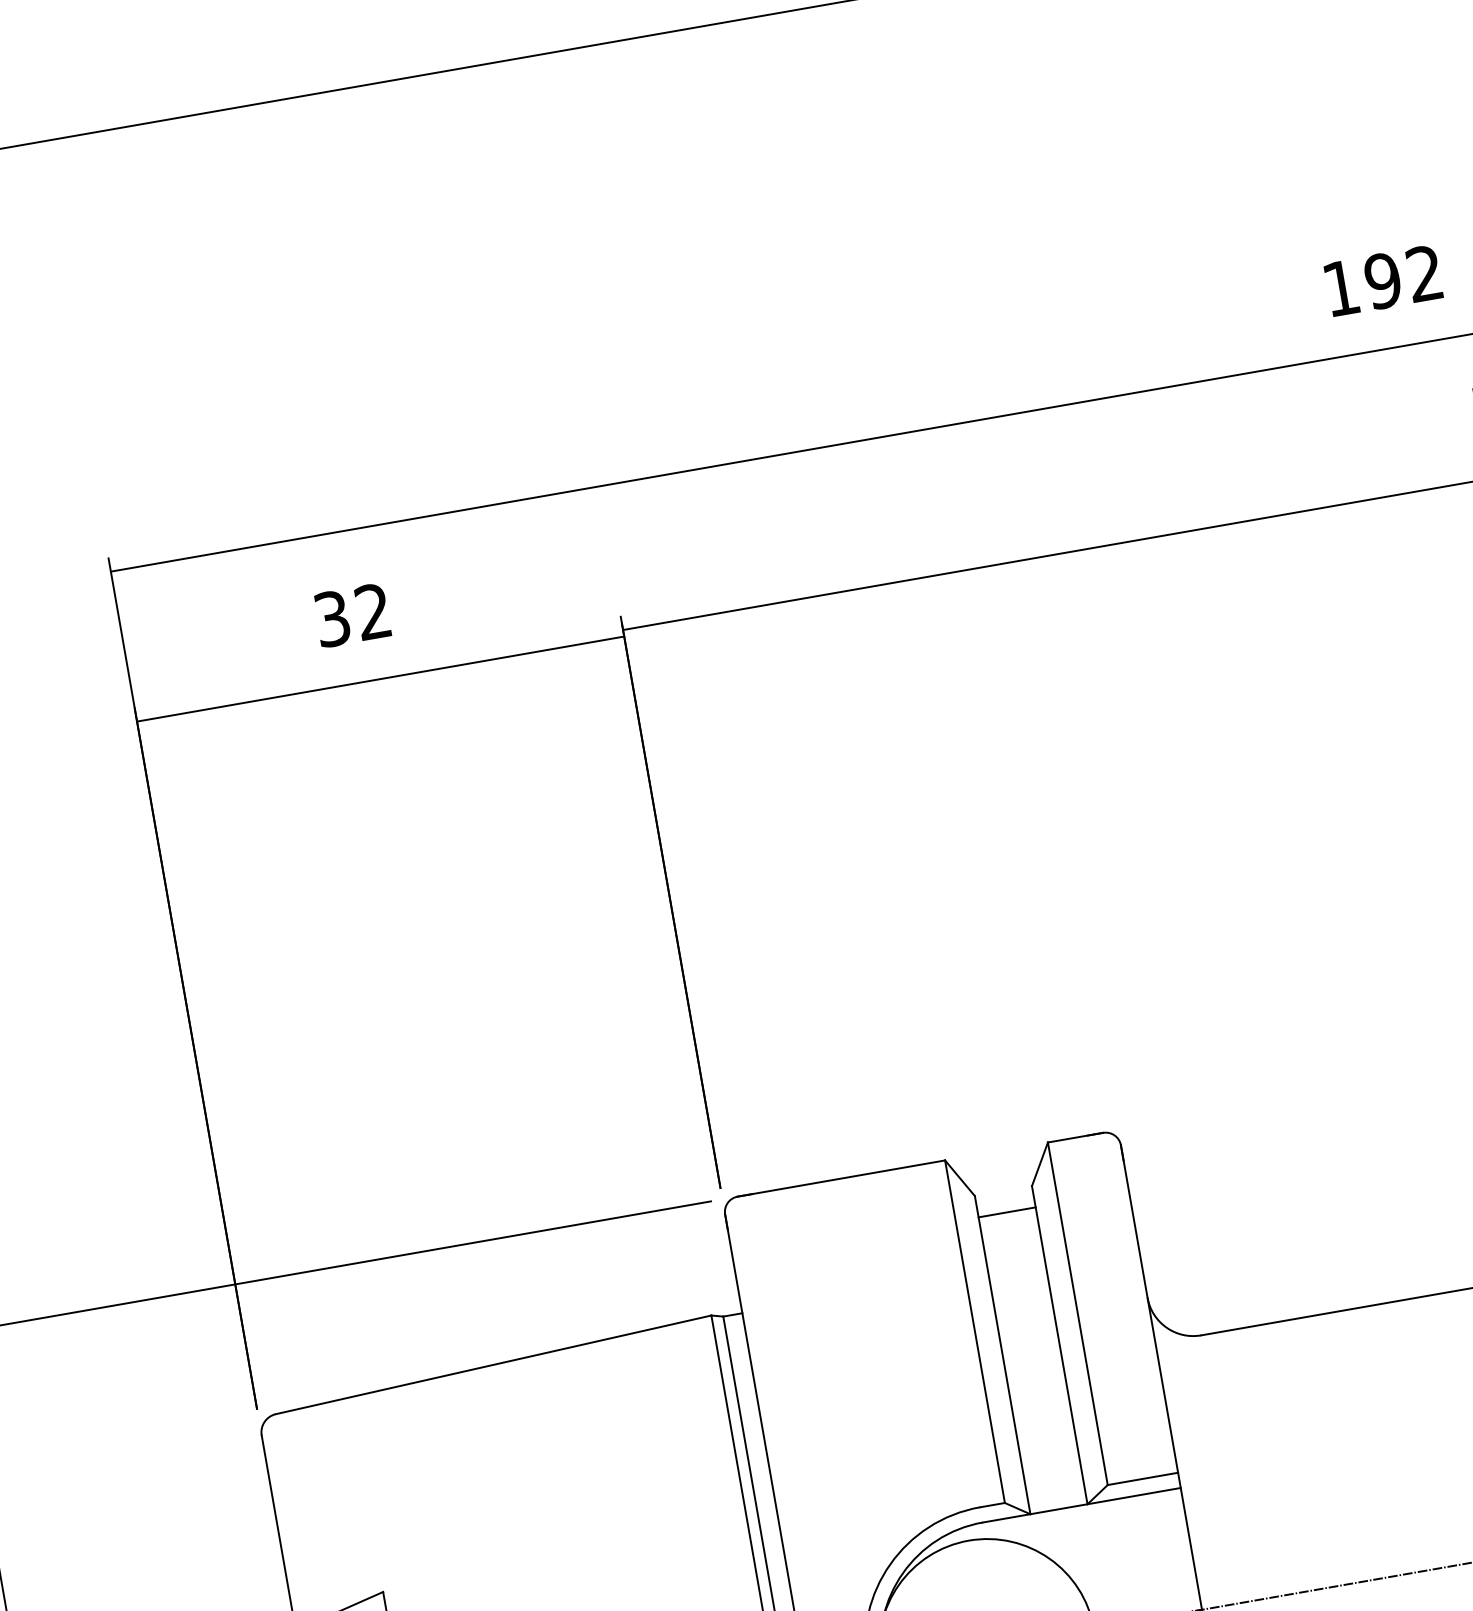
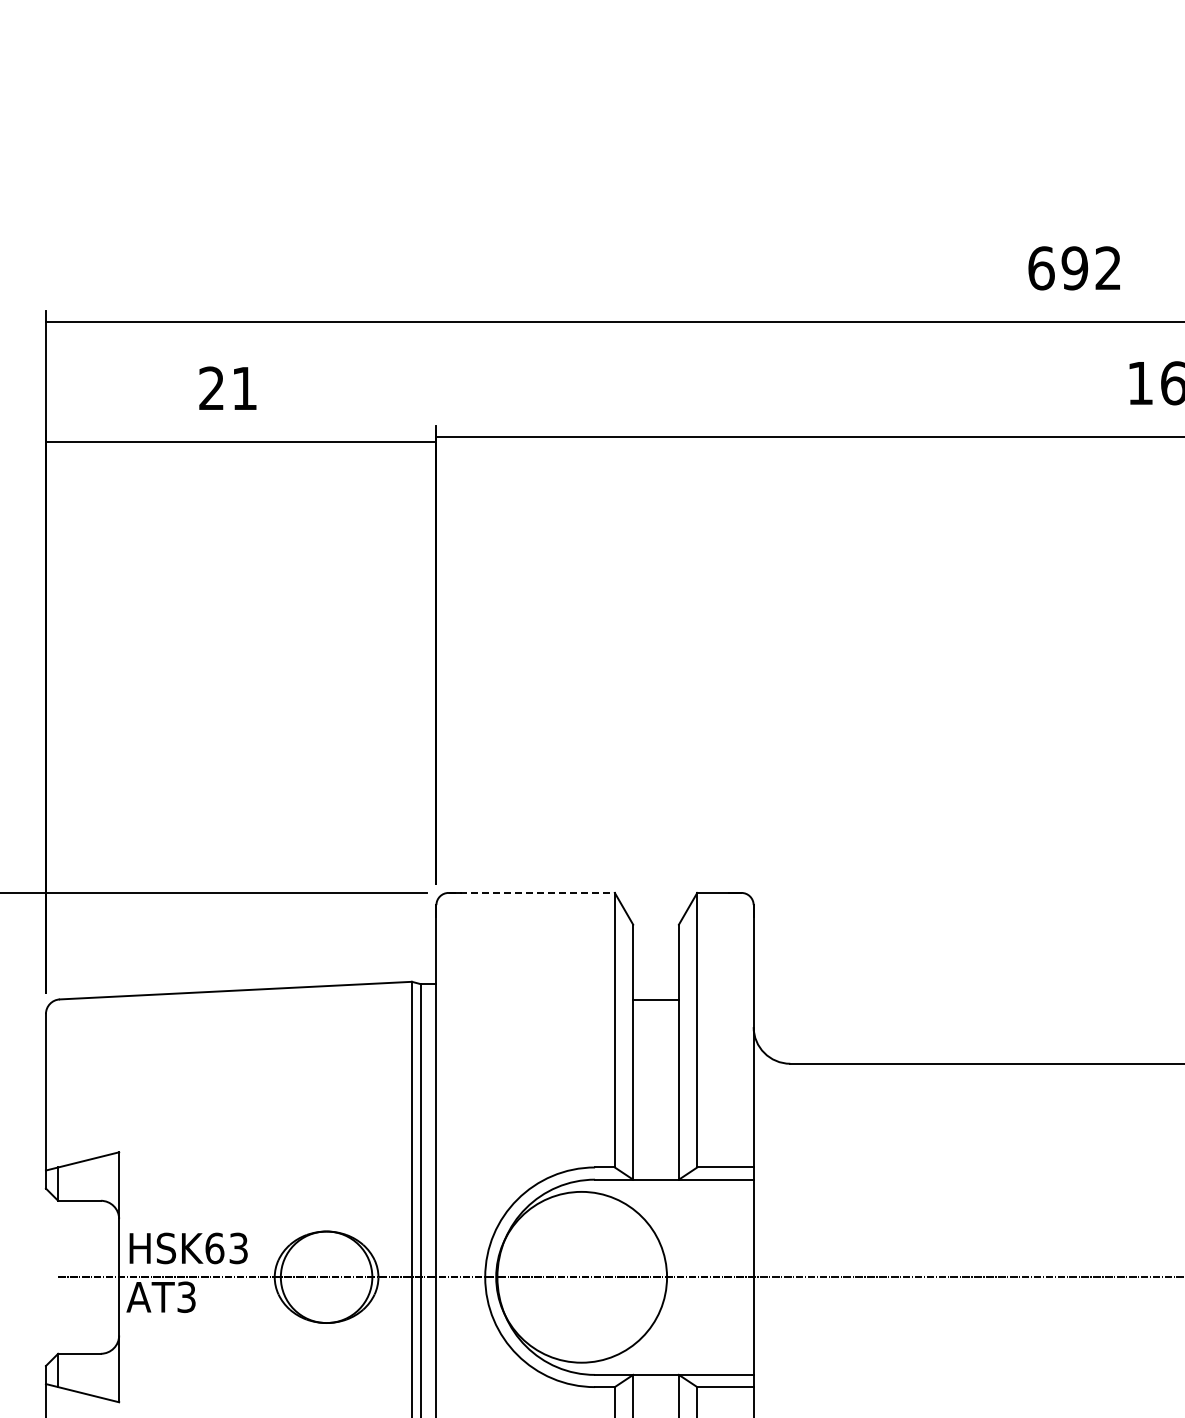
text: (1341, 288) -> (1041, 268), 192 -> 692
text: (352, 615) -> (227, 388), 32 -> 21
line: (842, 1177) -> (532, 892), solid -> dashed
line: (1006, 1212) -> (655, 999), moved

